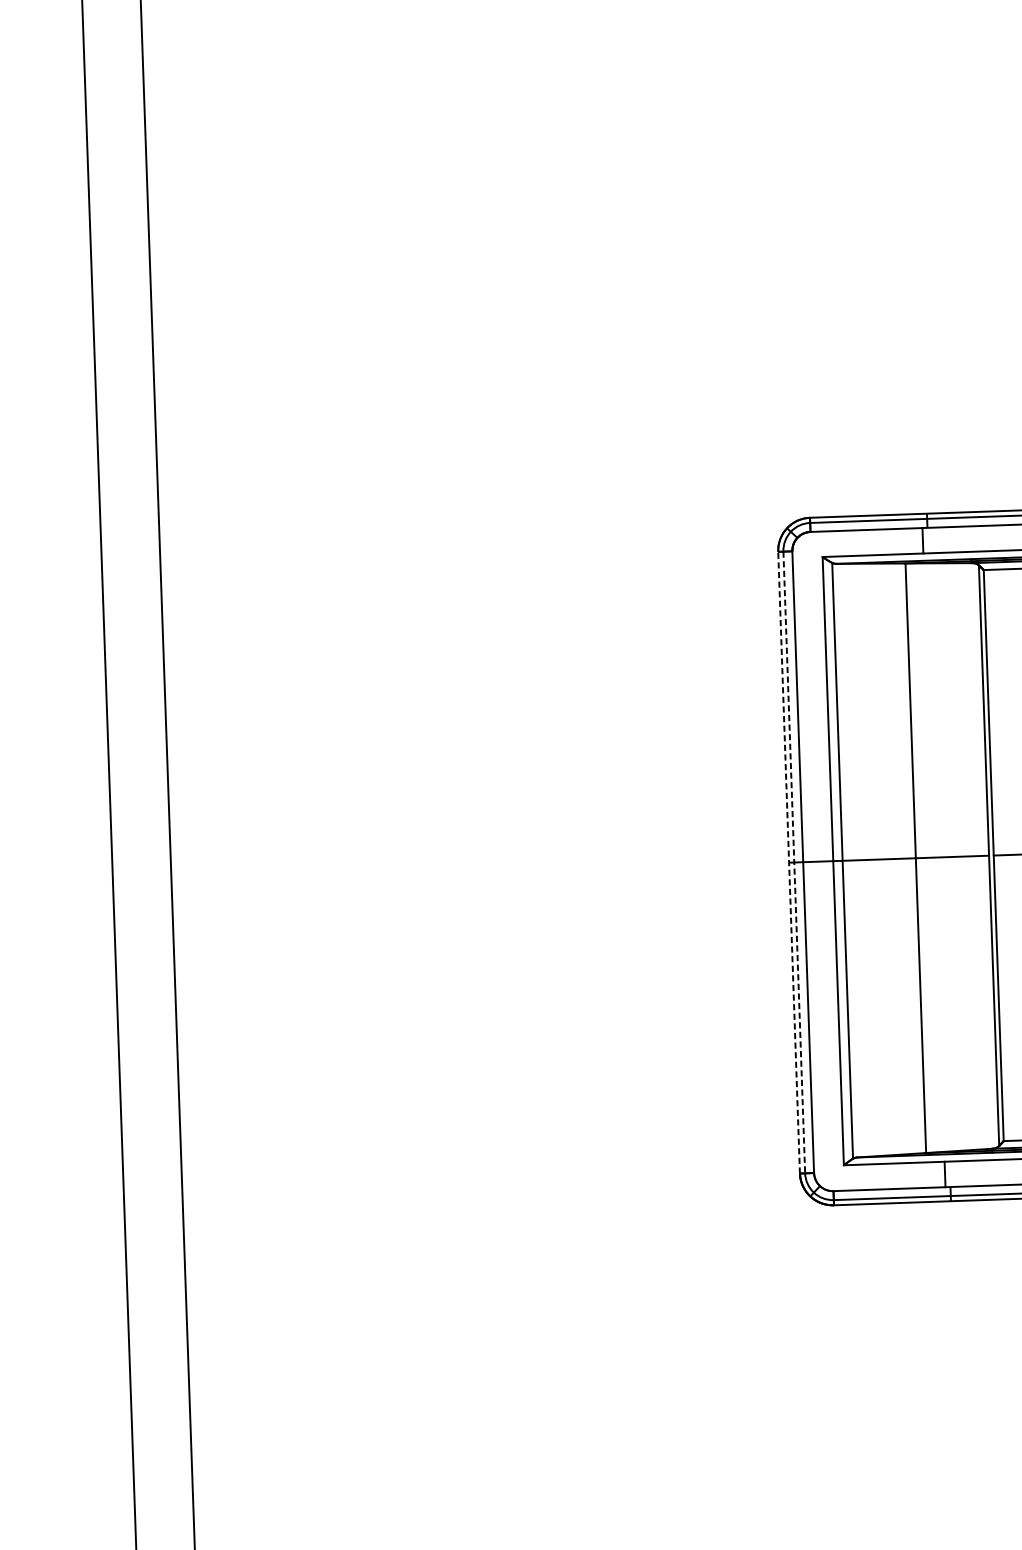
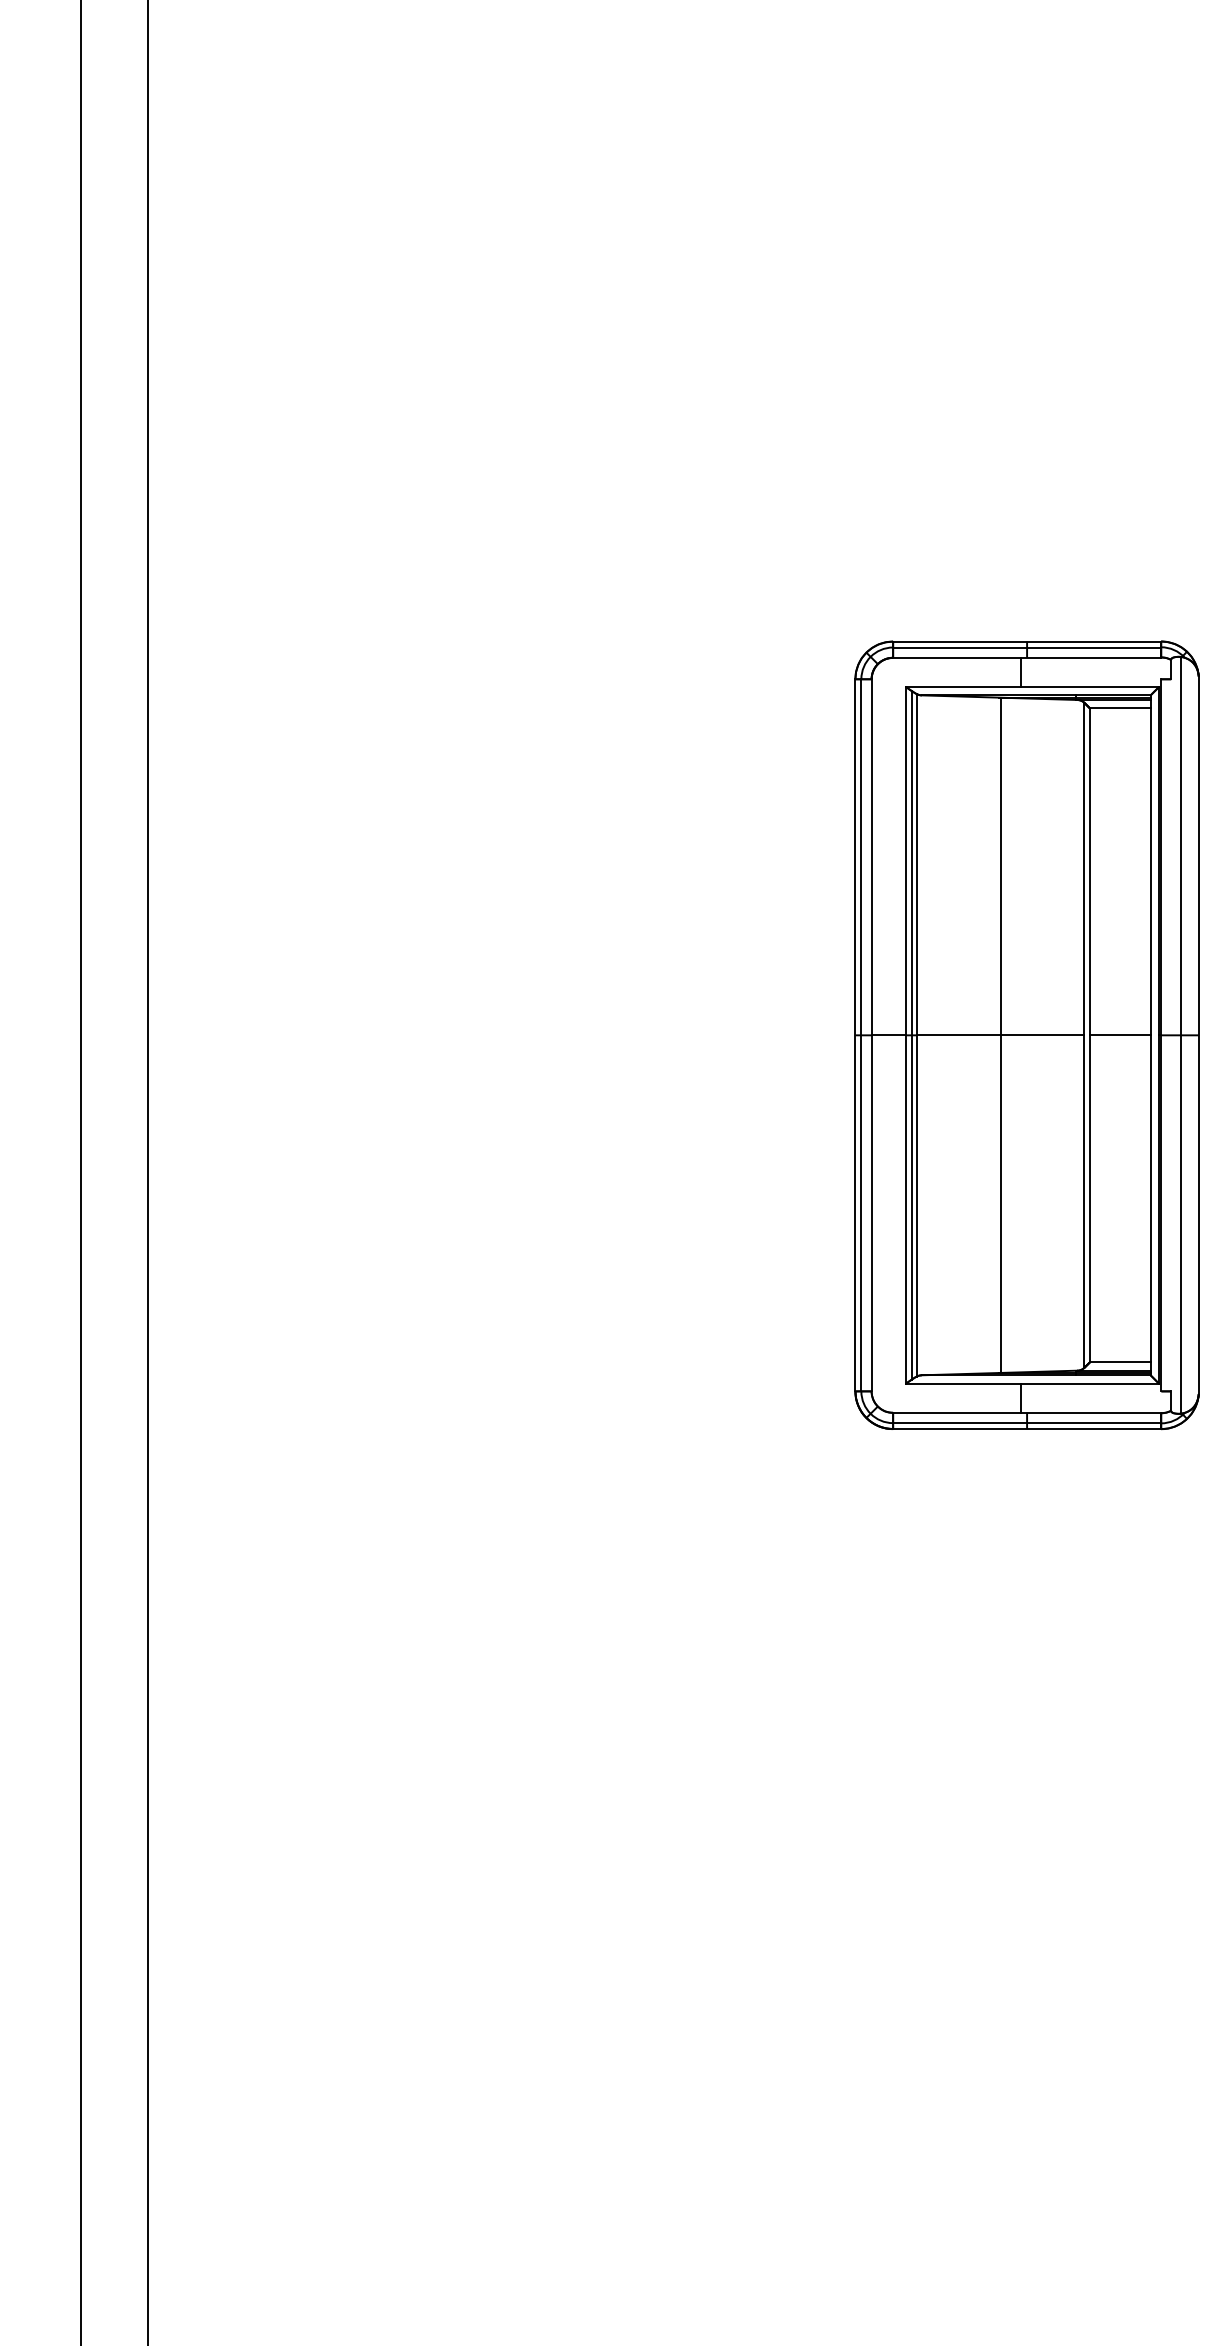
line: (838, 860) -> (911, 1034), added
line: (789, 861) -> (855, 1034), dashed -> solid
line: (794, 862) -> (861, 1035), dashed -> solid

